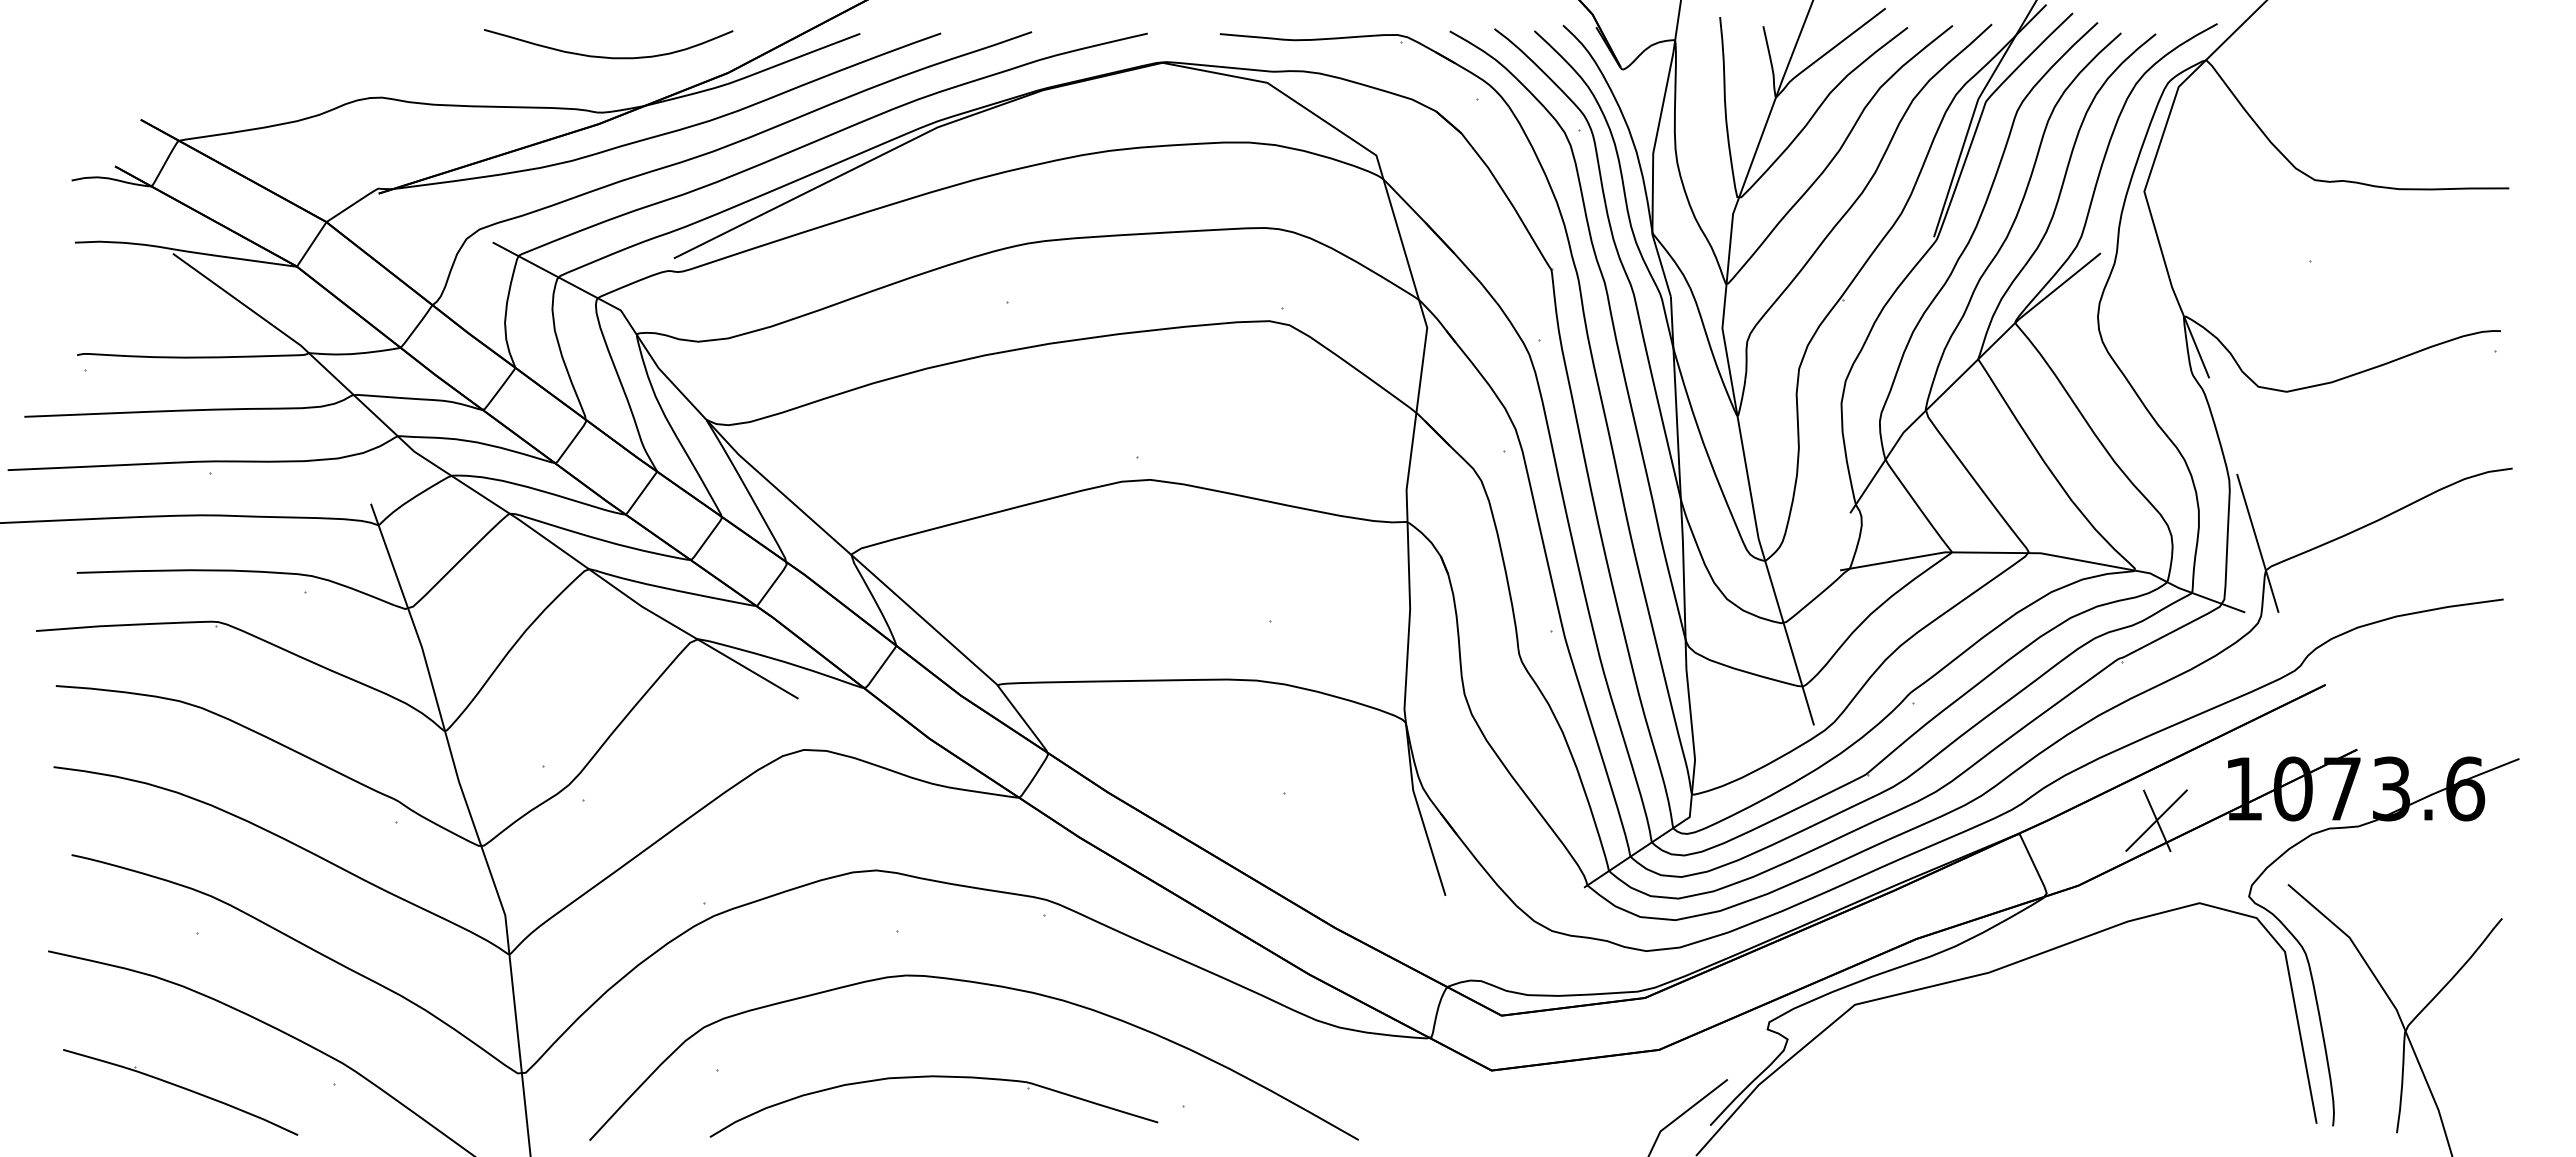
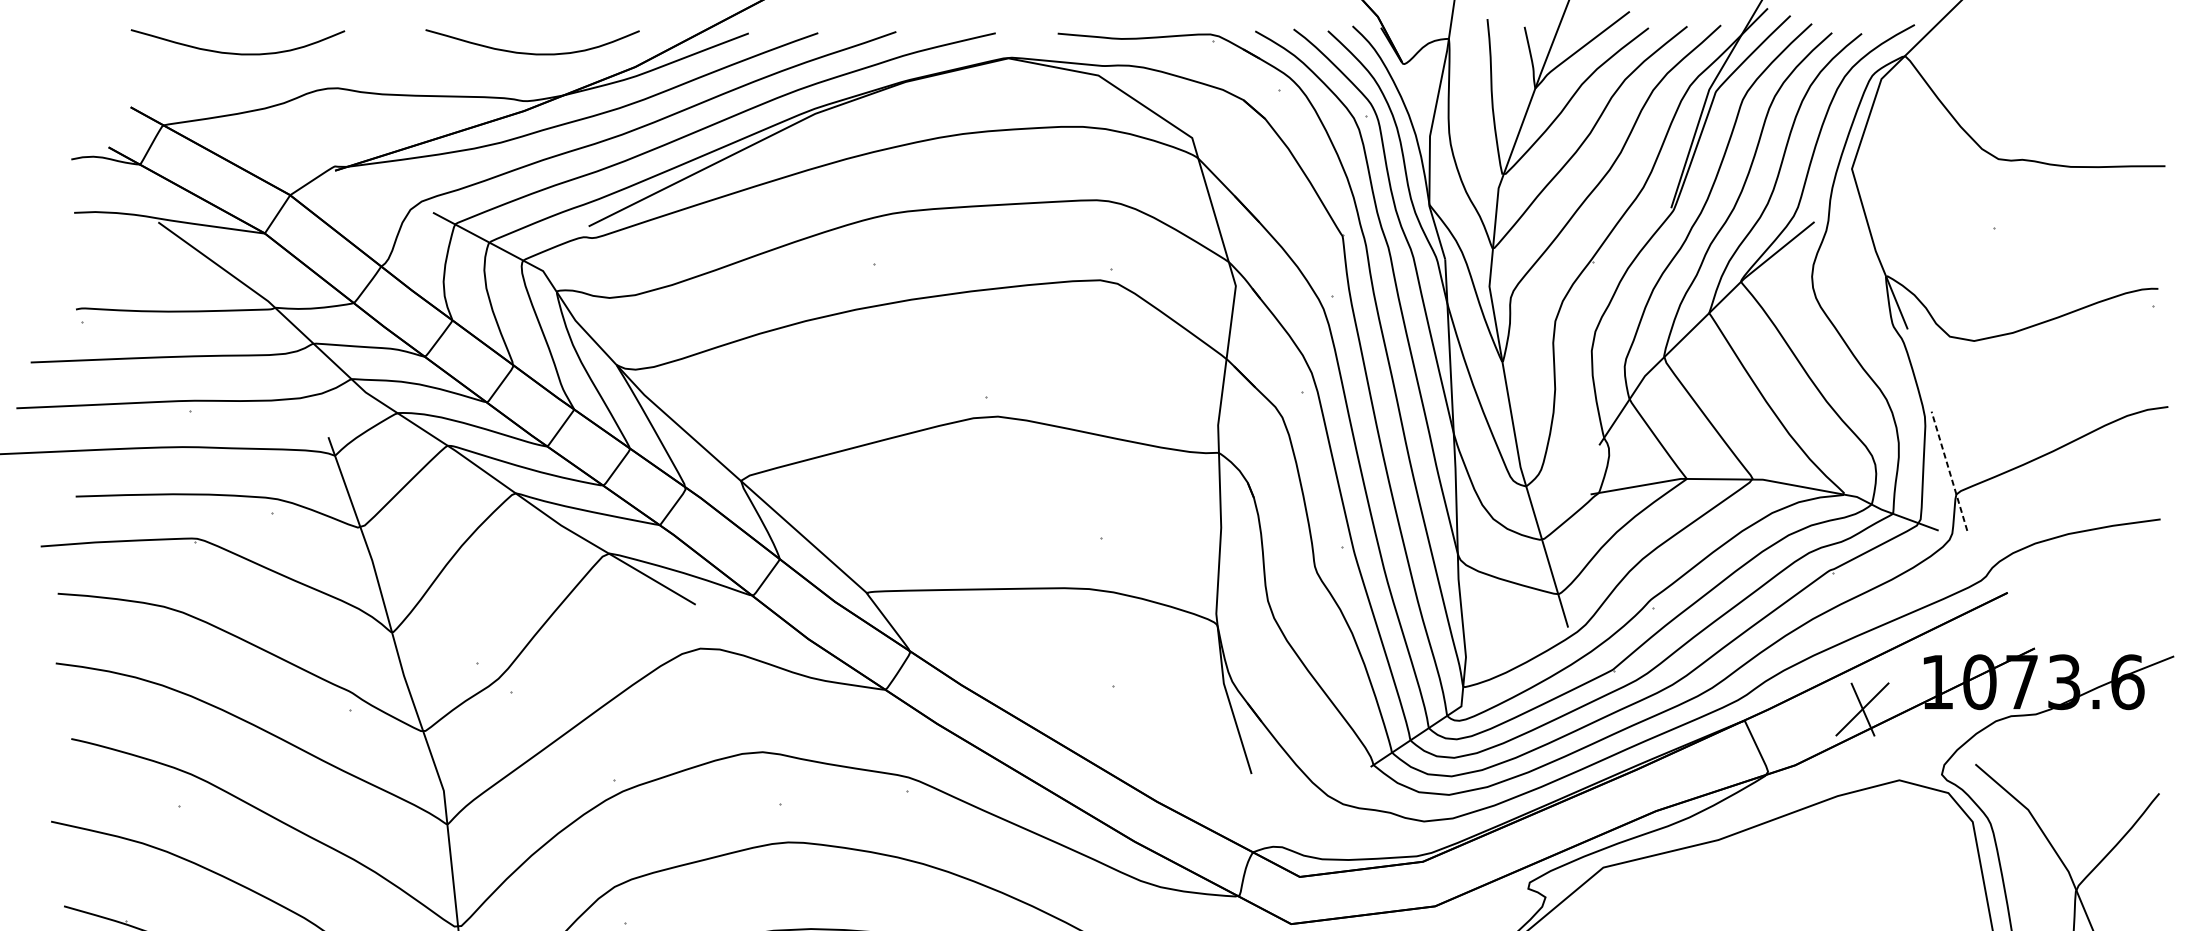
curve: (264, 56) -> (236, 52), added
line: (2257, 542) -> (1949, 470), solid -> dashed

